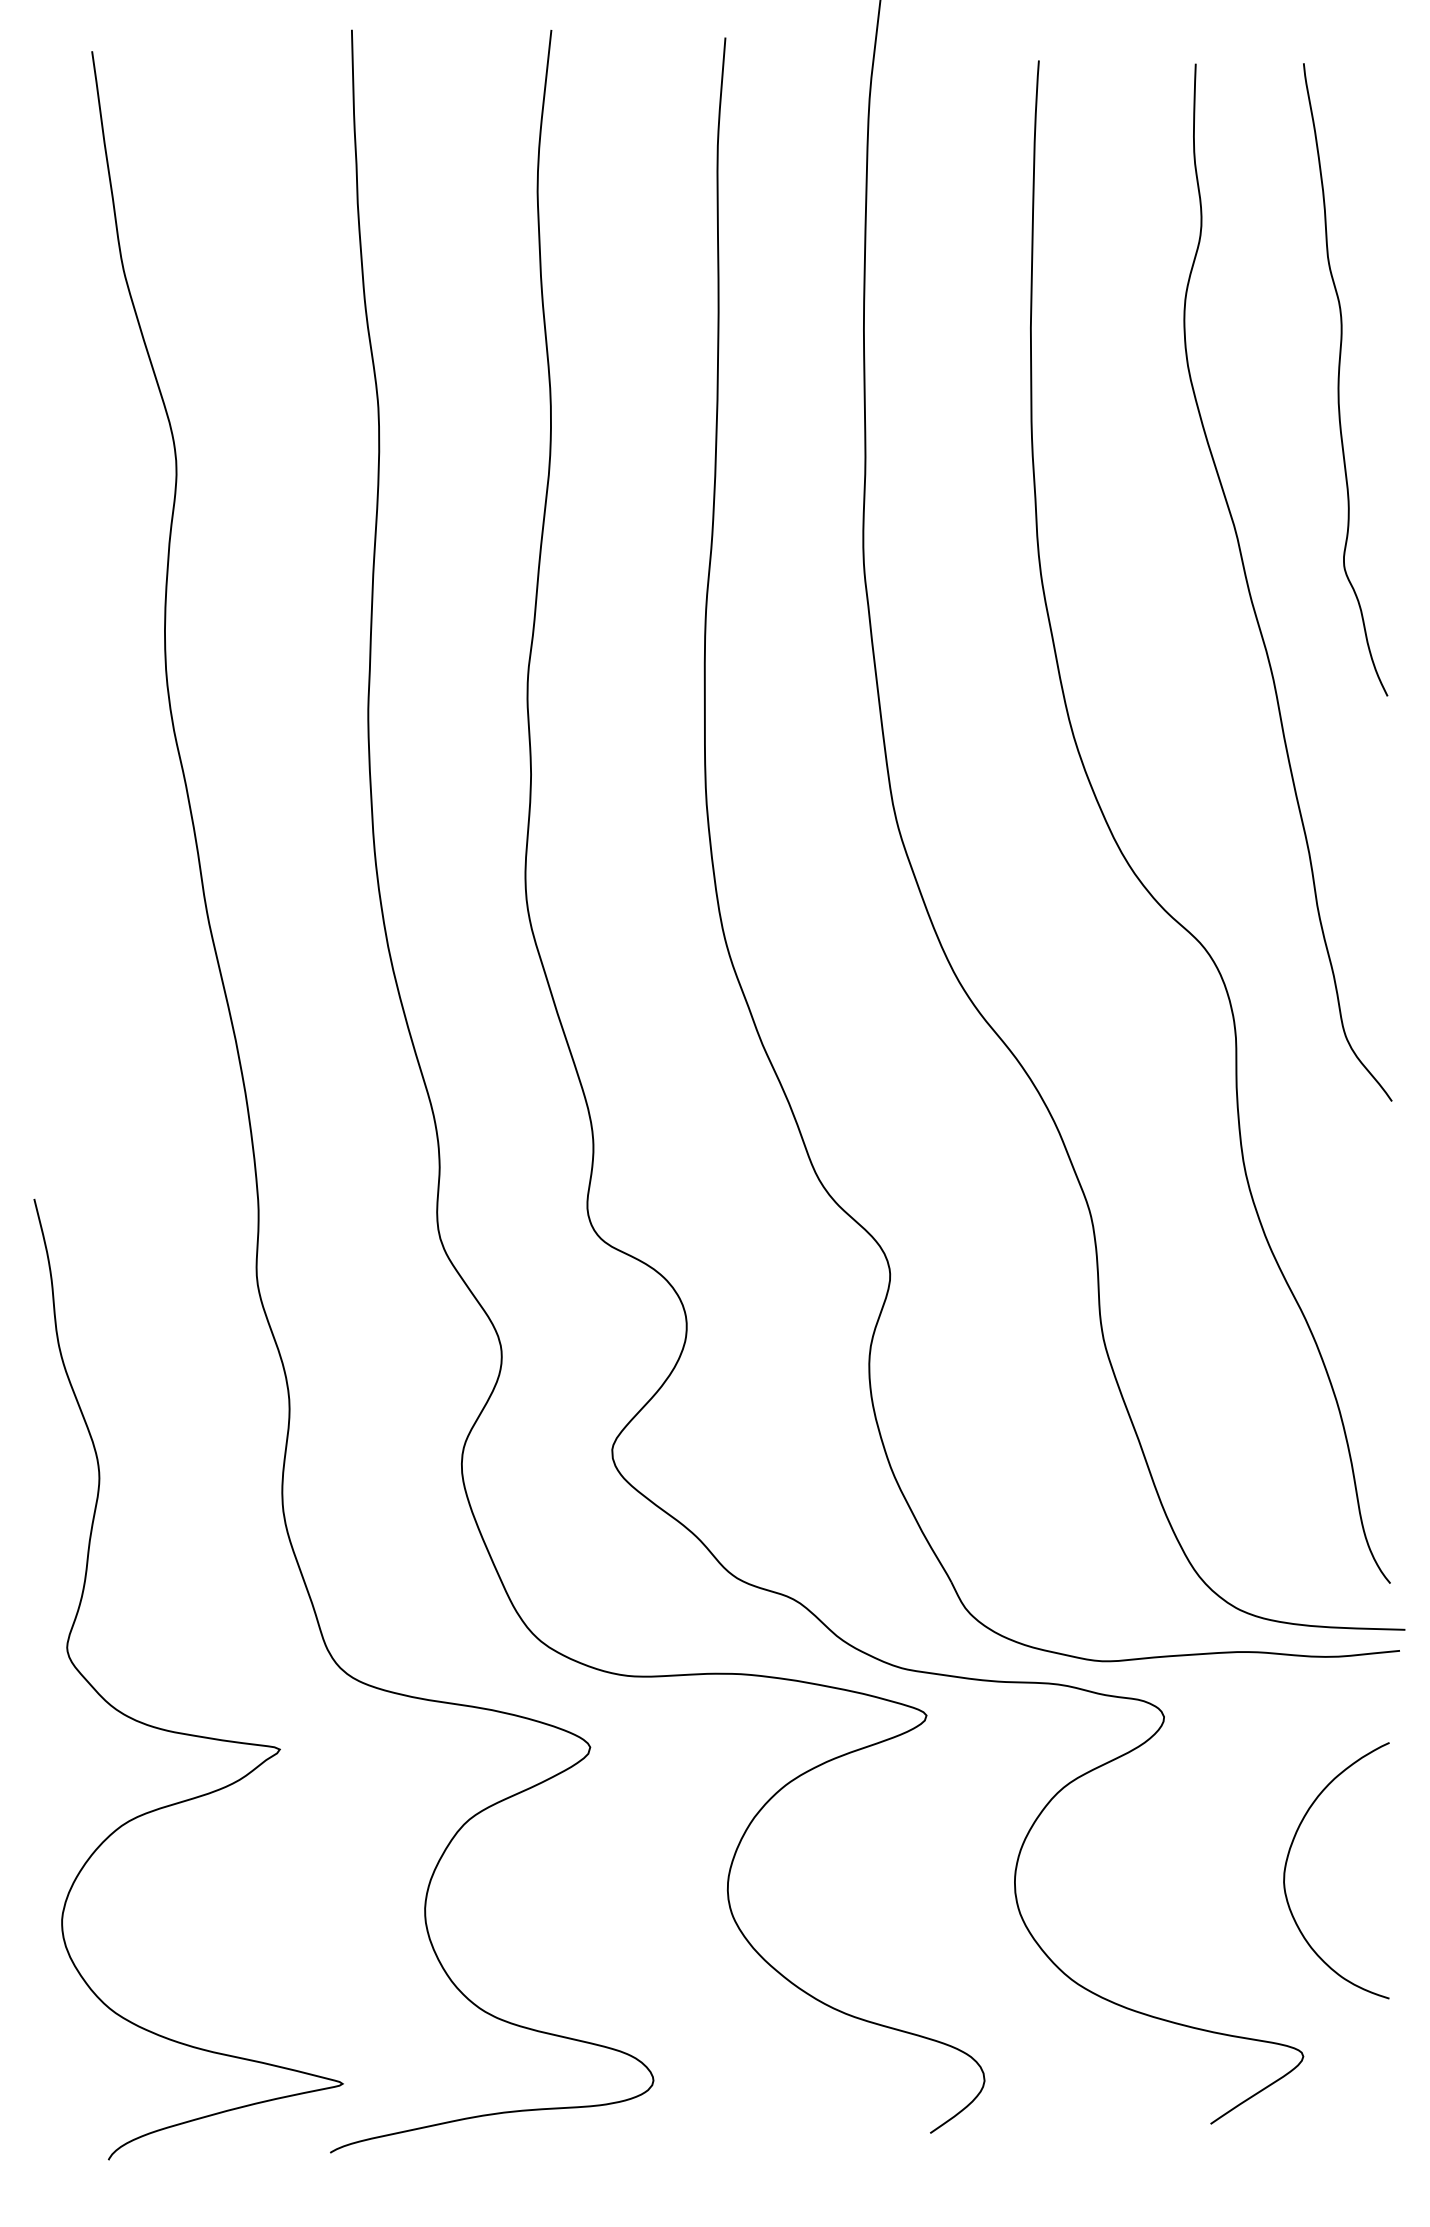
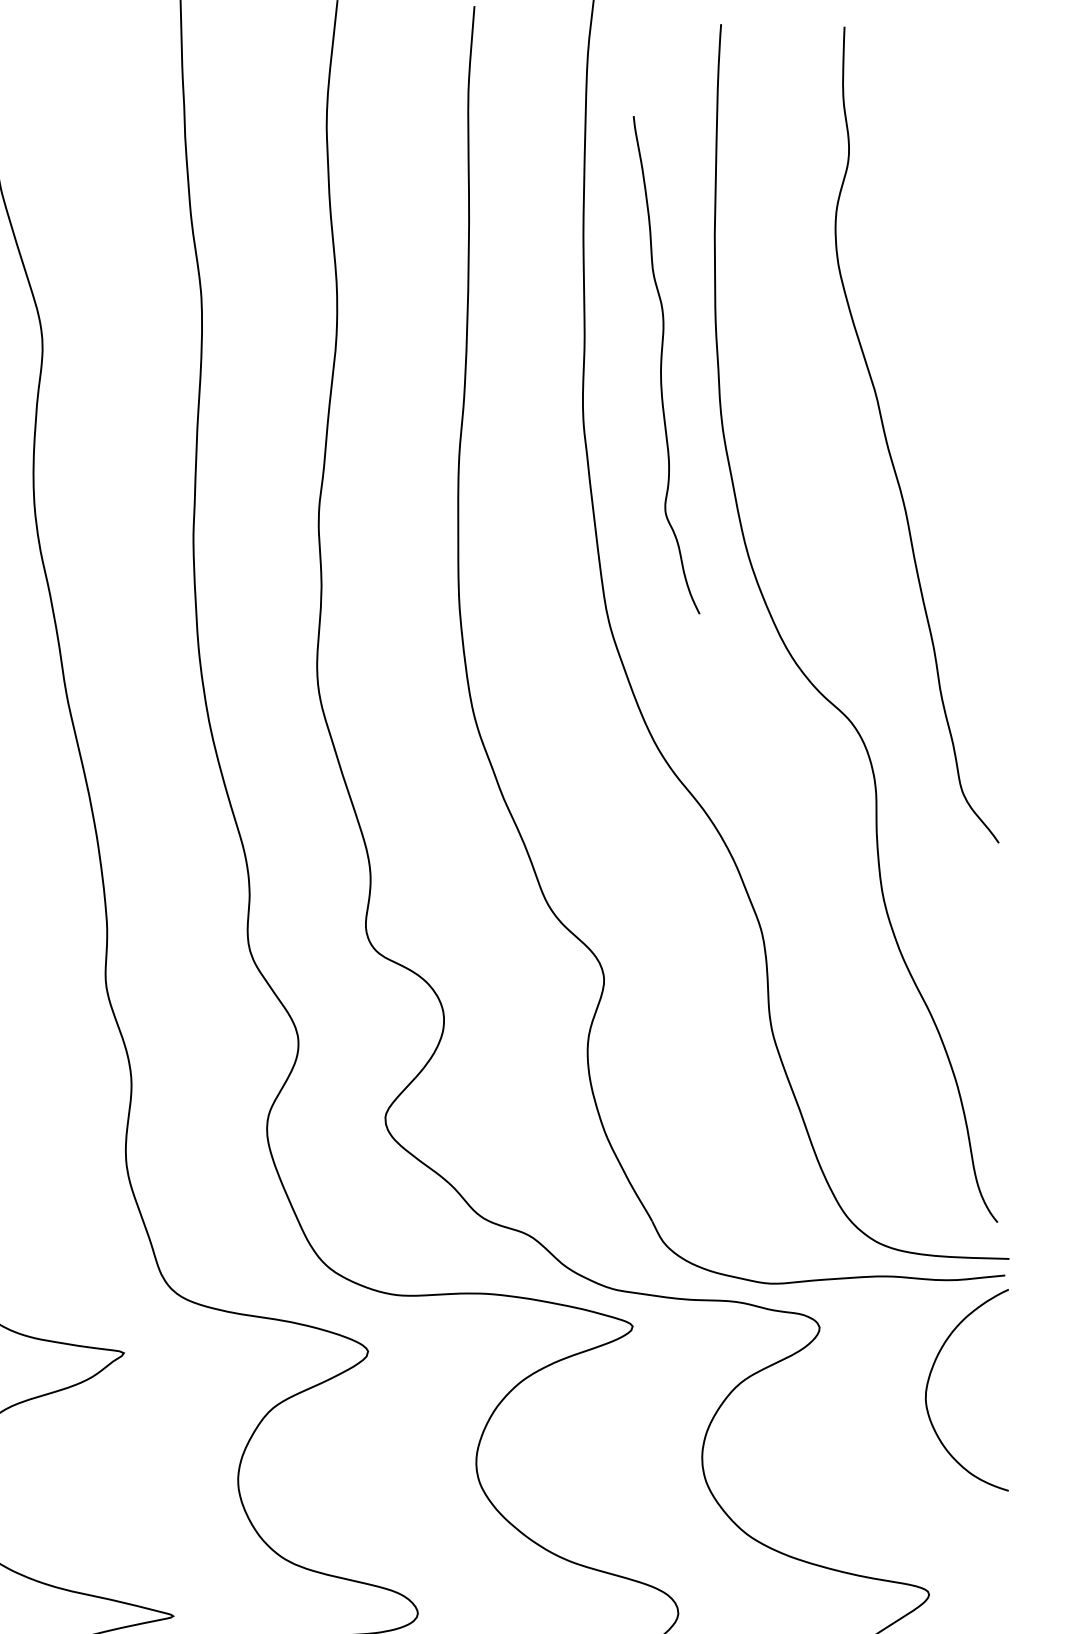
curve: (1339, 379) -> (661, 364), moved
curve: (1288, 1858) -> (929, 1380), moved

